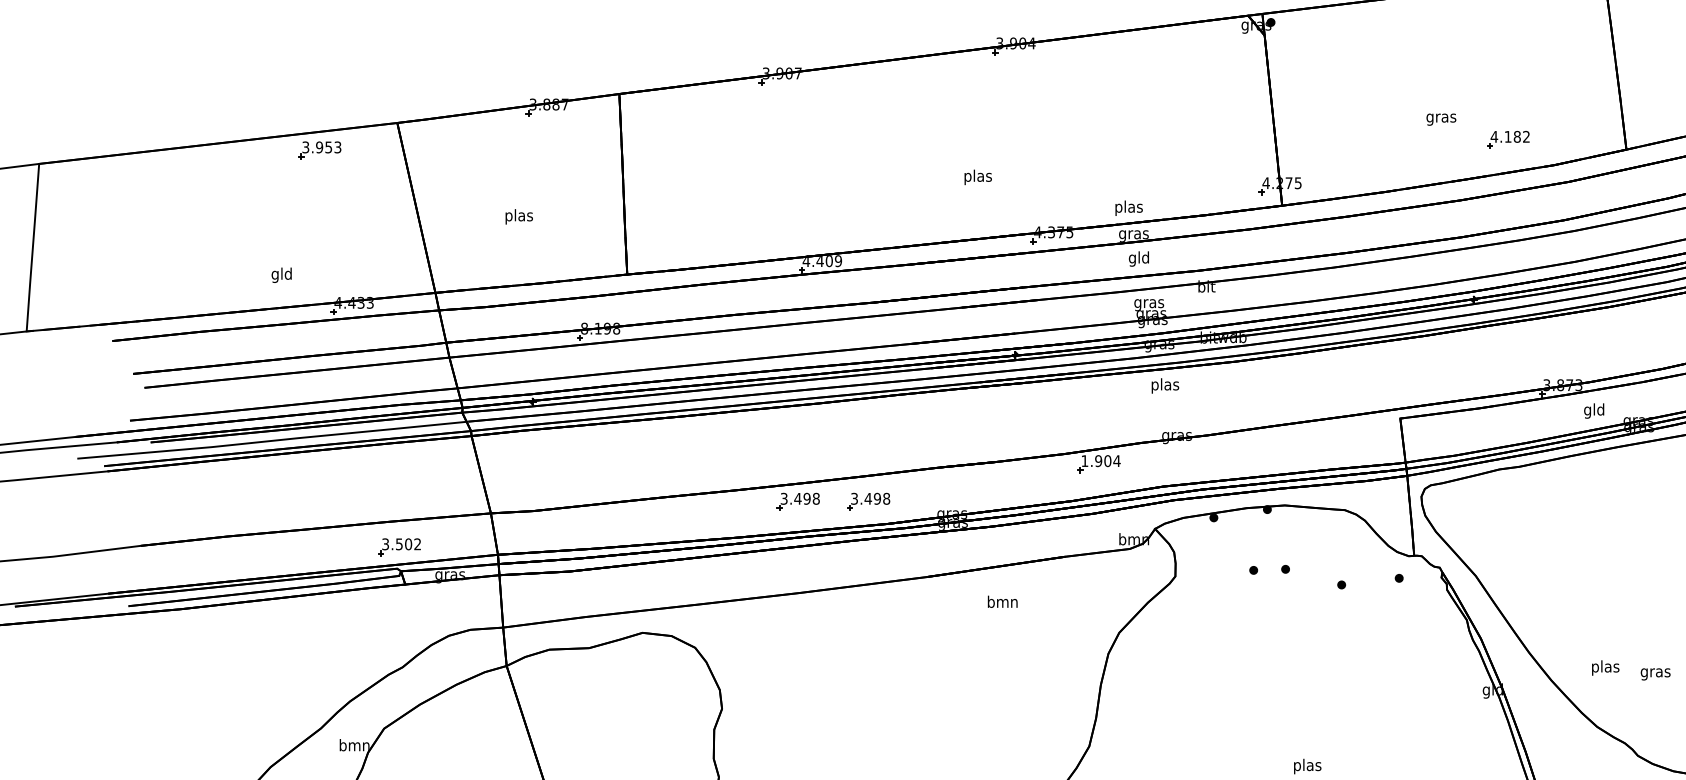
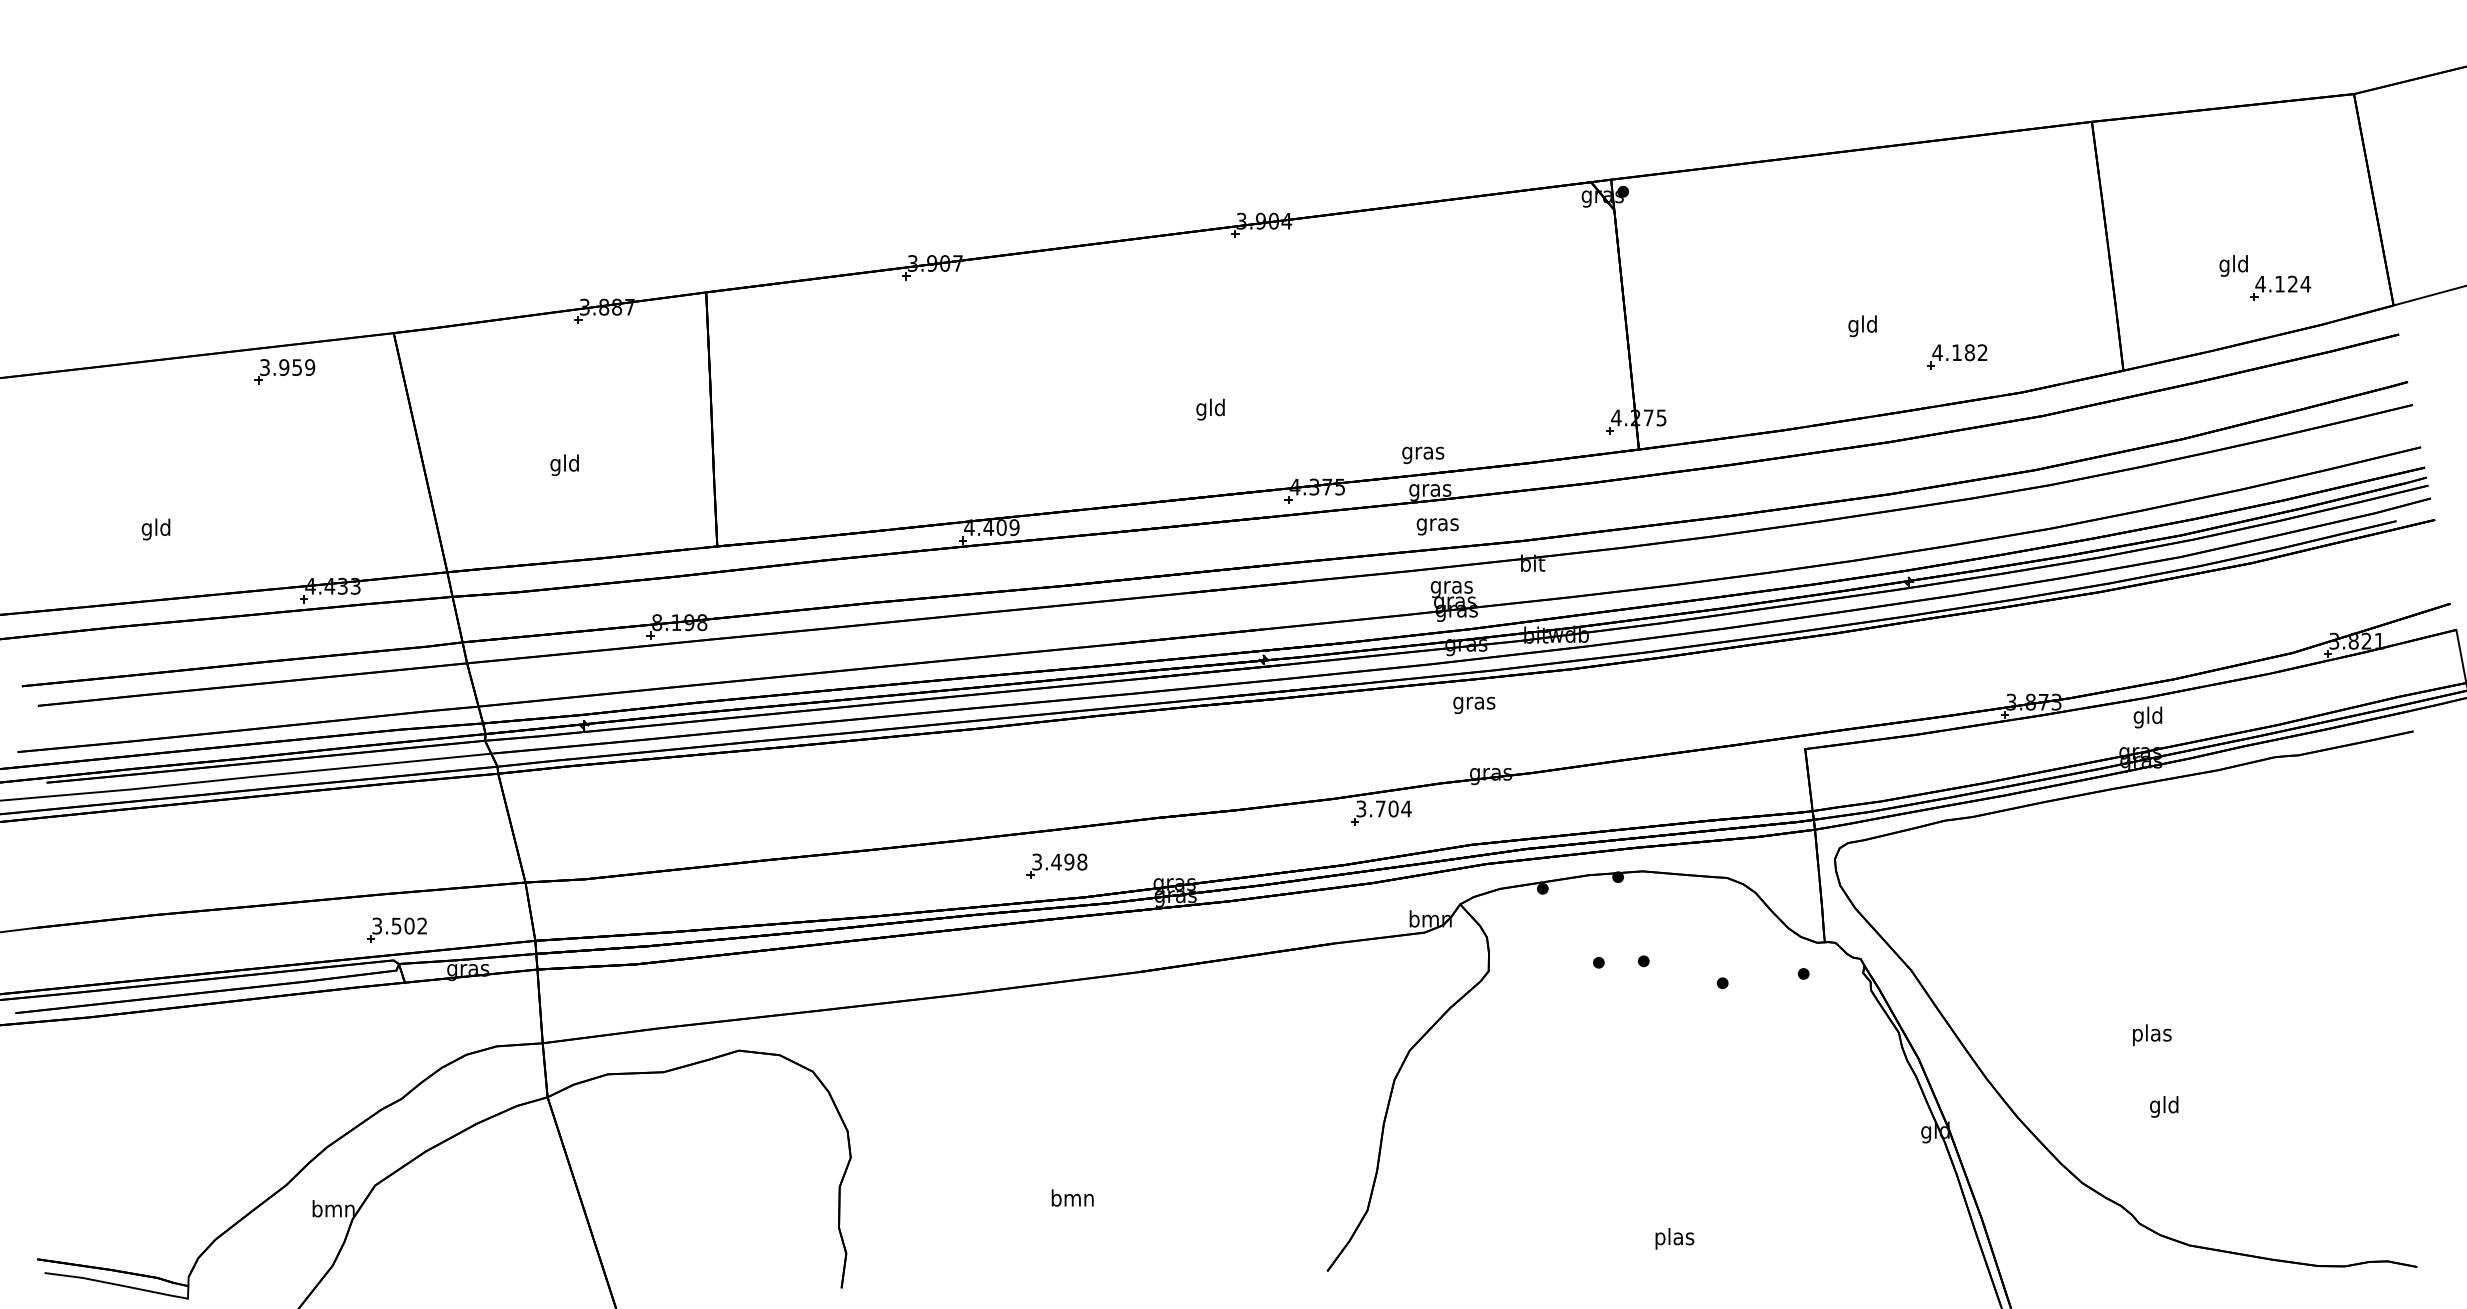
text: (1441, 118) -> (1862, 326), gras -> gld
text: (338, 147) -> (310, 367), 3.953 -> 3.959
text: (978, 177) -> (1211, 409), plas -> gld
text: (1129, 208) -> (1423, 453), plas -> gras
text: (519, 217) -> (565, 465), plas -> gld
text: (1139, 258) -> (1437, 524), gld -> gras
text: (281, 275) -> (155, 529), moved
text: (1165, 386) -> (1474, 703), plas -> gras
text: (1593, 411) -> (2147, 717), moved
text: (1091, 460) -> (1370, 808), 1.904 -> 3.704
part: (797, 501) -> (957, 865), removed
text: (1002, 601) -> (1072, 1197), moved
text: (1605, 667) -> (2152, 1034), moved
text: (1655, 672) -> (2164, 1106), gras -> gld

